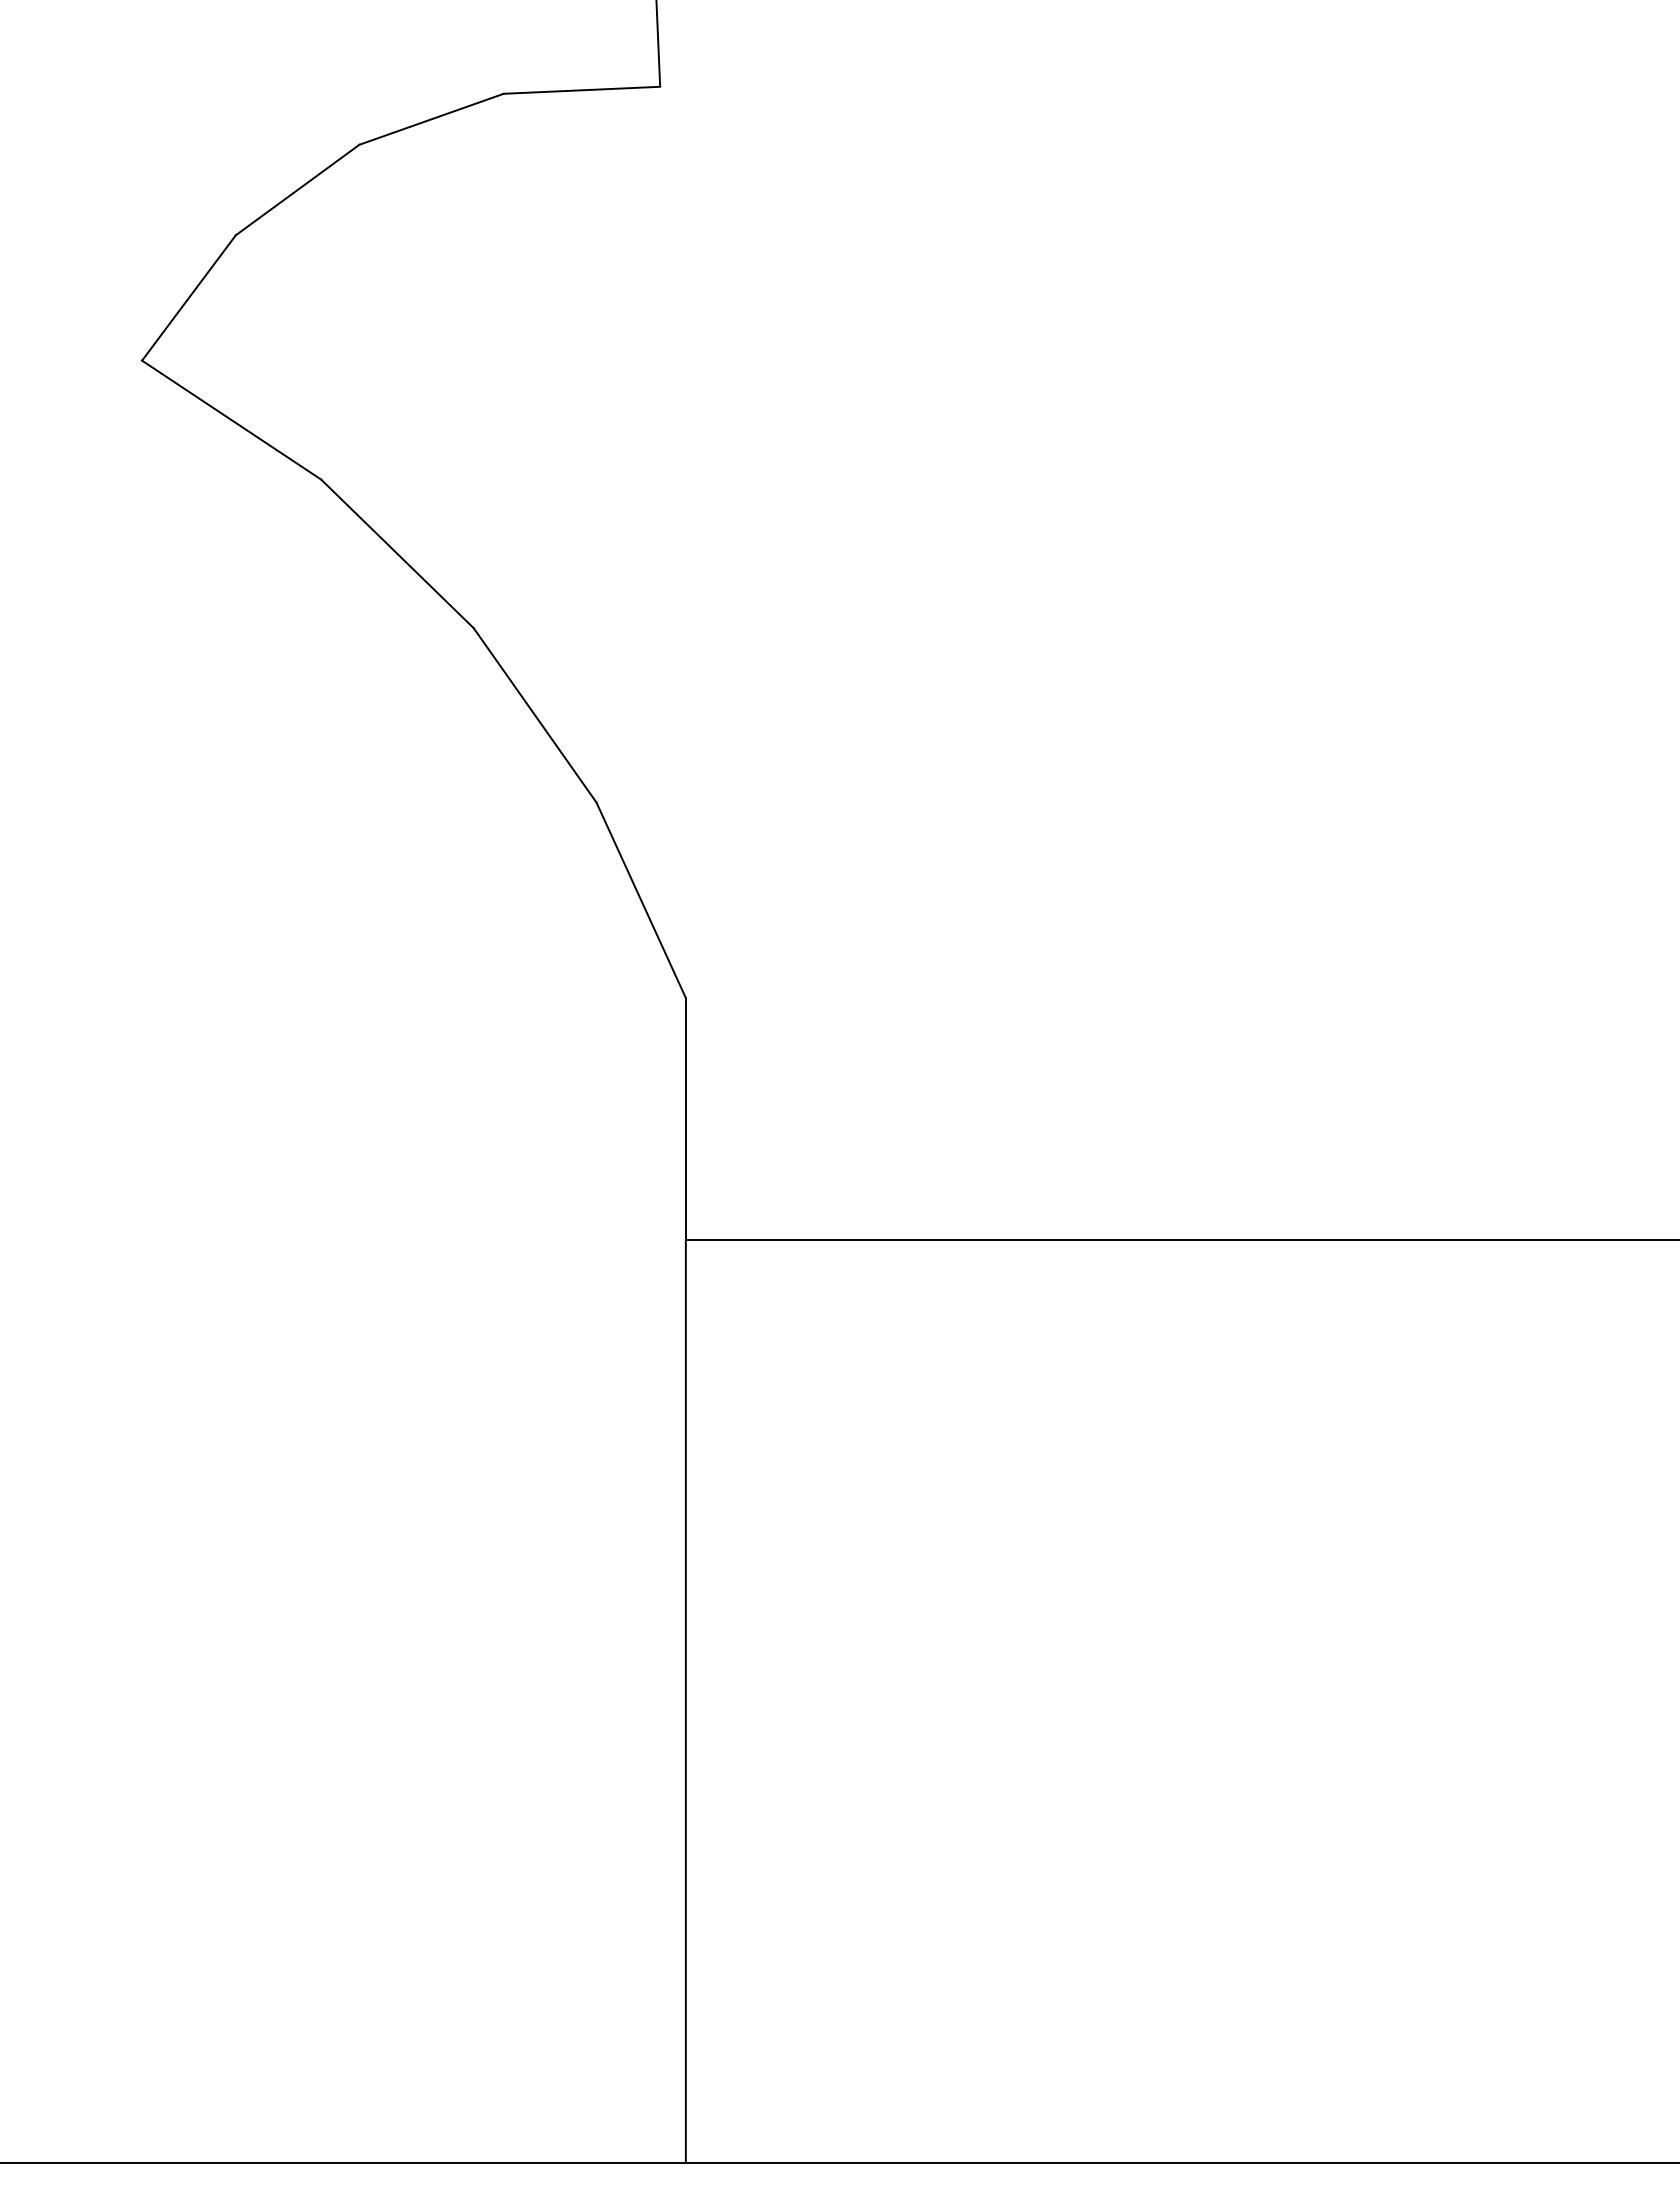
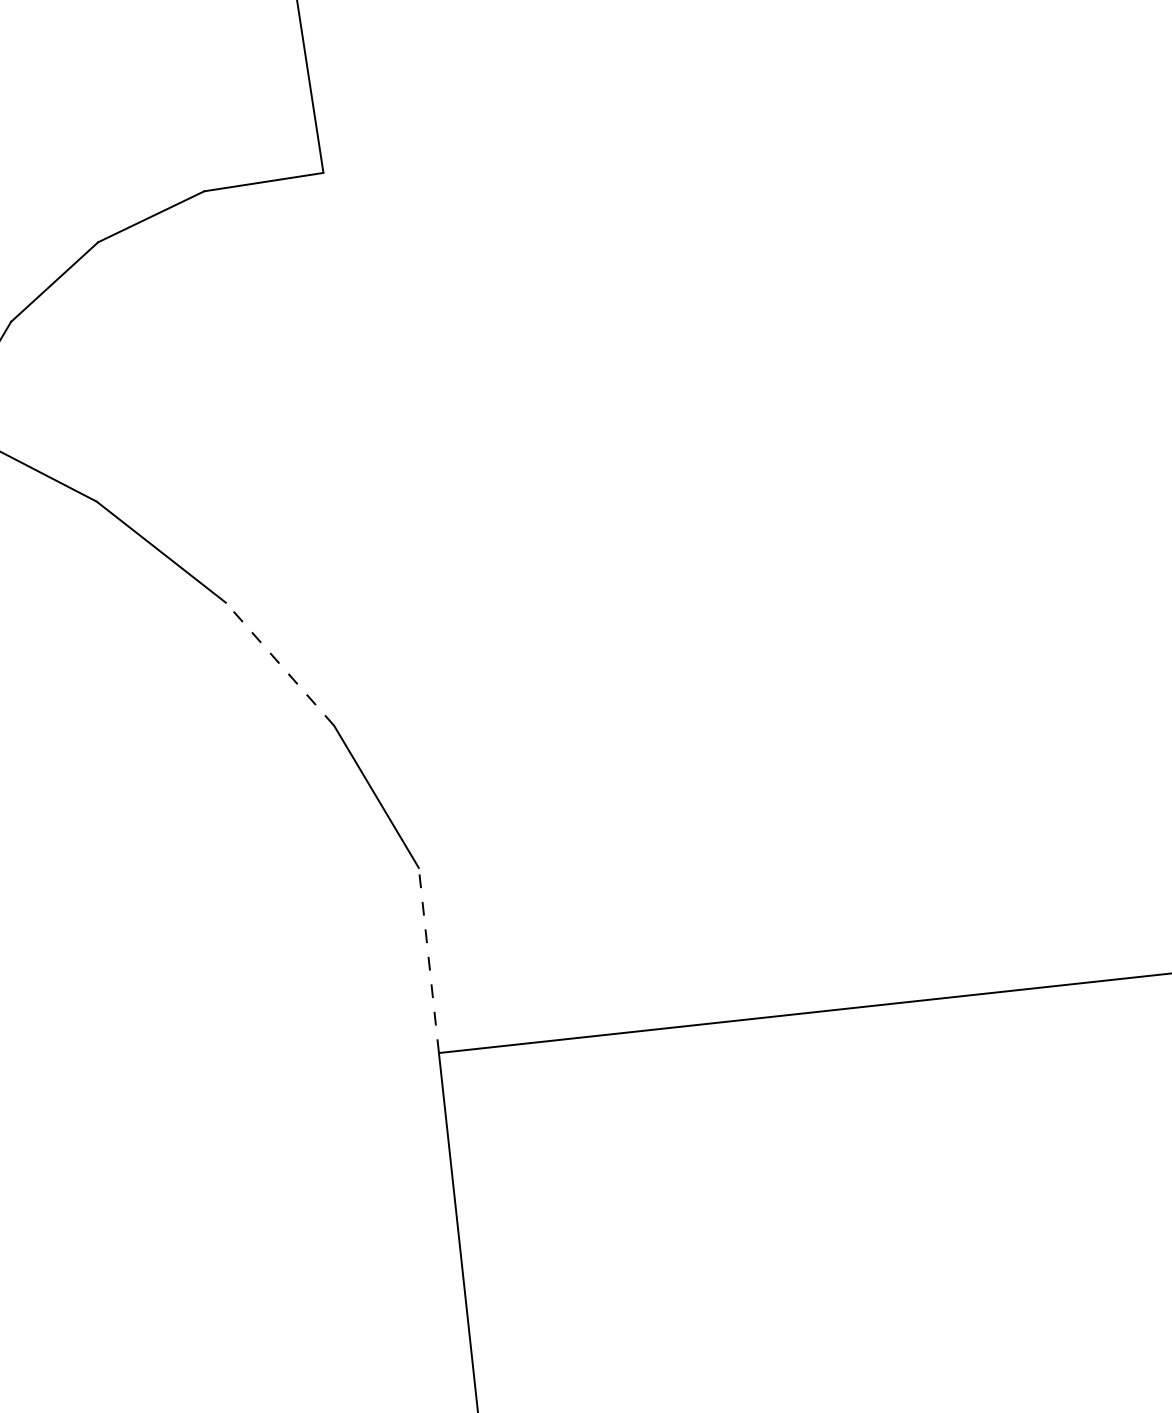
line: (535, 715) -> (280, 664), solid -> dashed
line: (685, 1118) -> (428, 960), solid -> dashed

